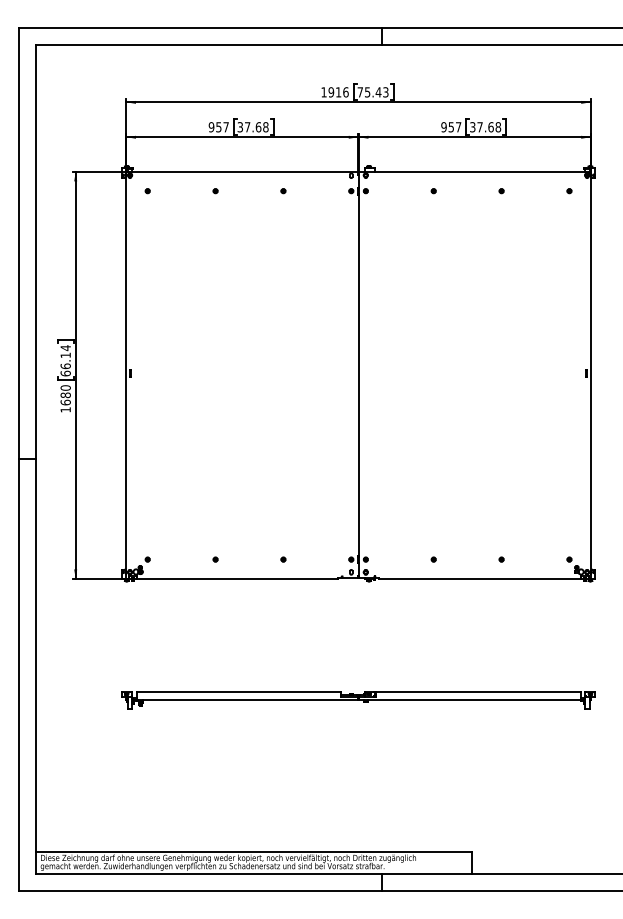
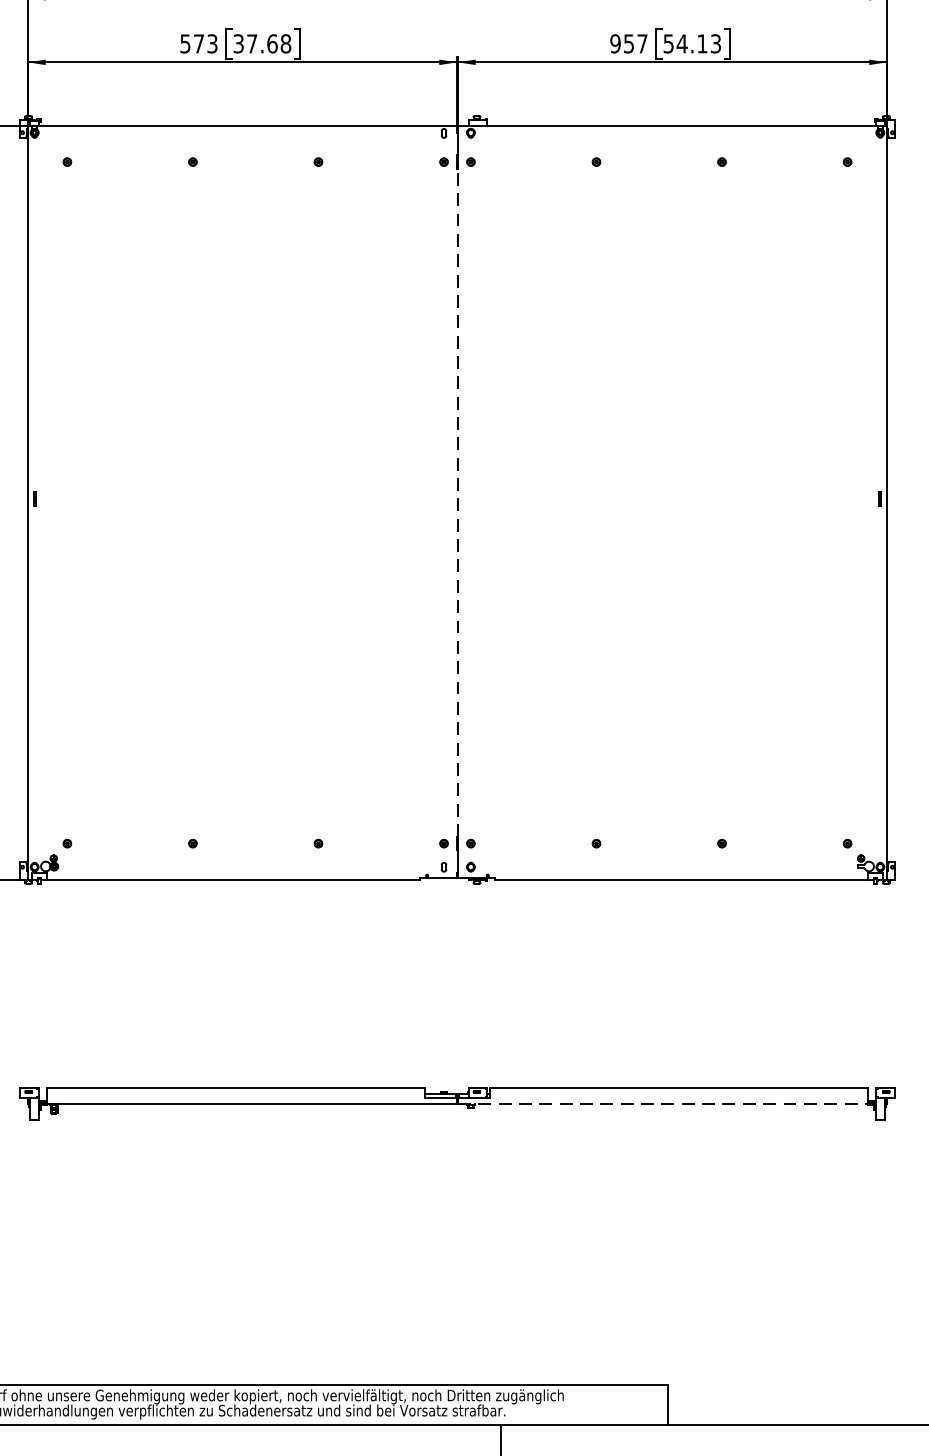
text: (218, 127) -> (198, 44), 957 -> 573
text: (485, 127) -> (692, 44), 37.68 -> 54.13
line: (358, 375) -> (457, 503), solid -> dashed
line: (471, 700) -> (666, 1104), solid -> dashed

